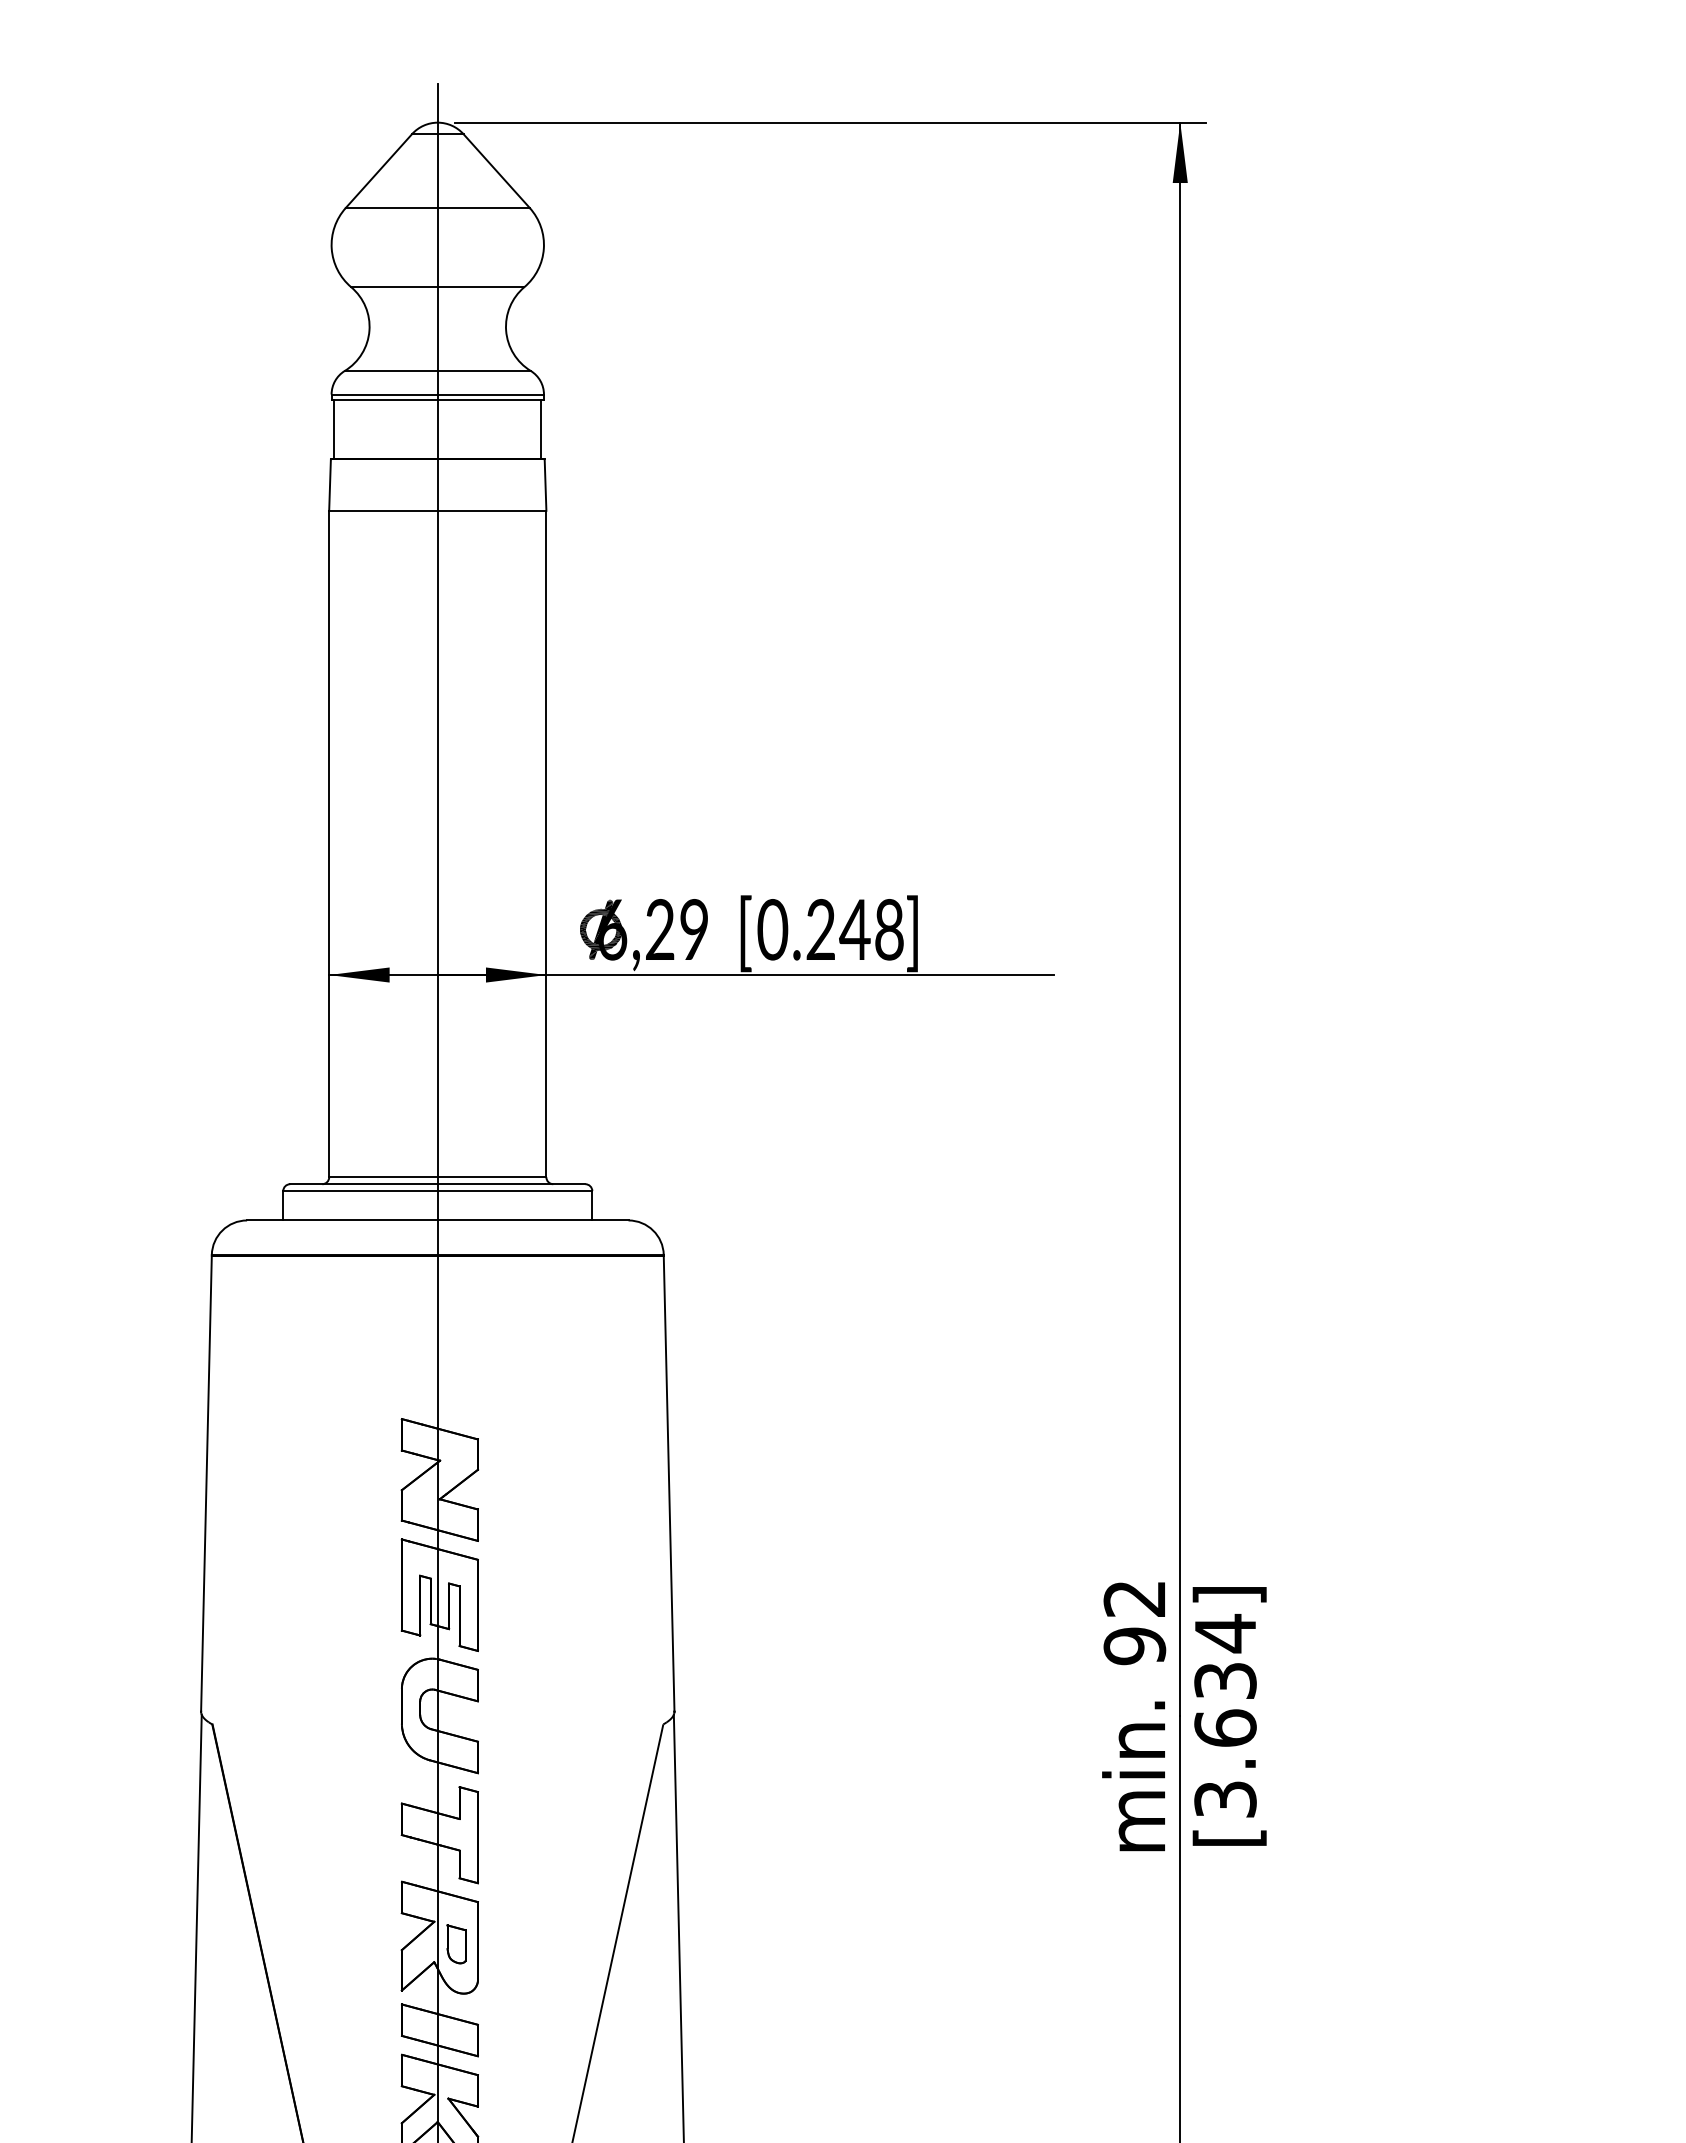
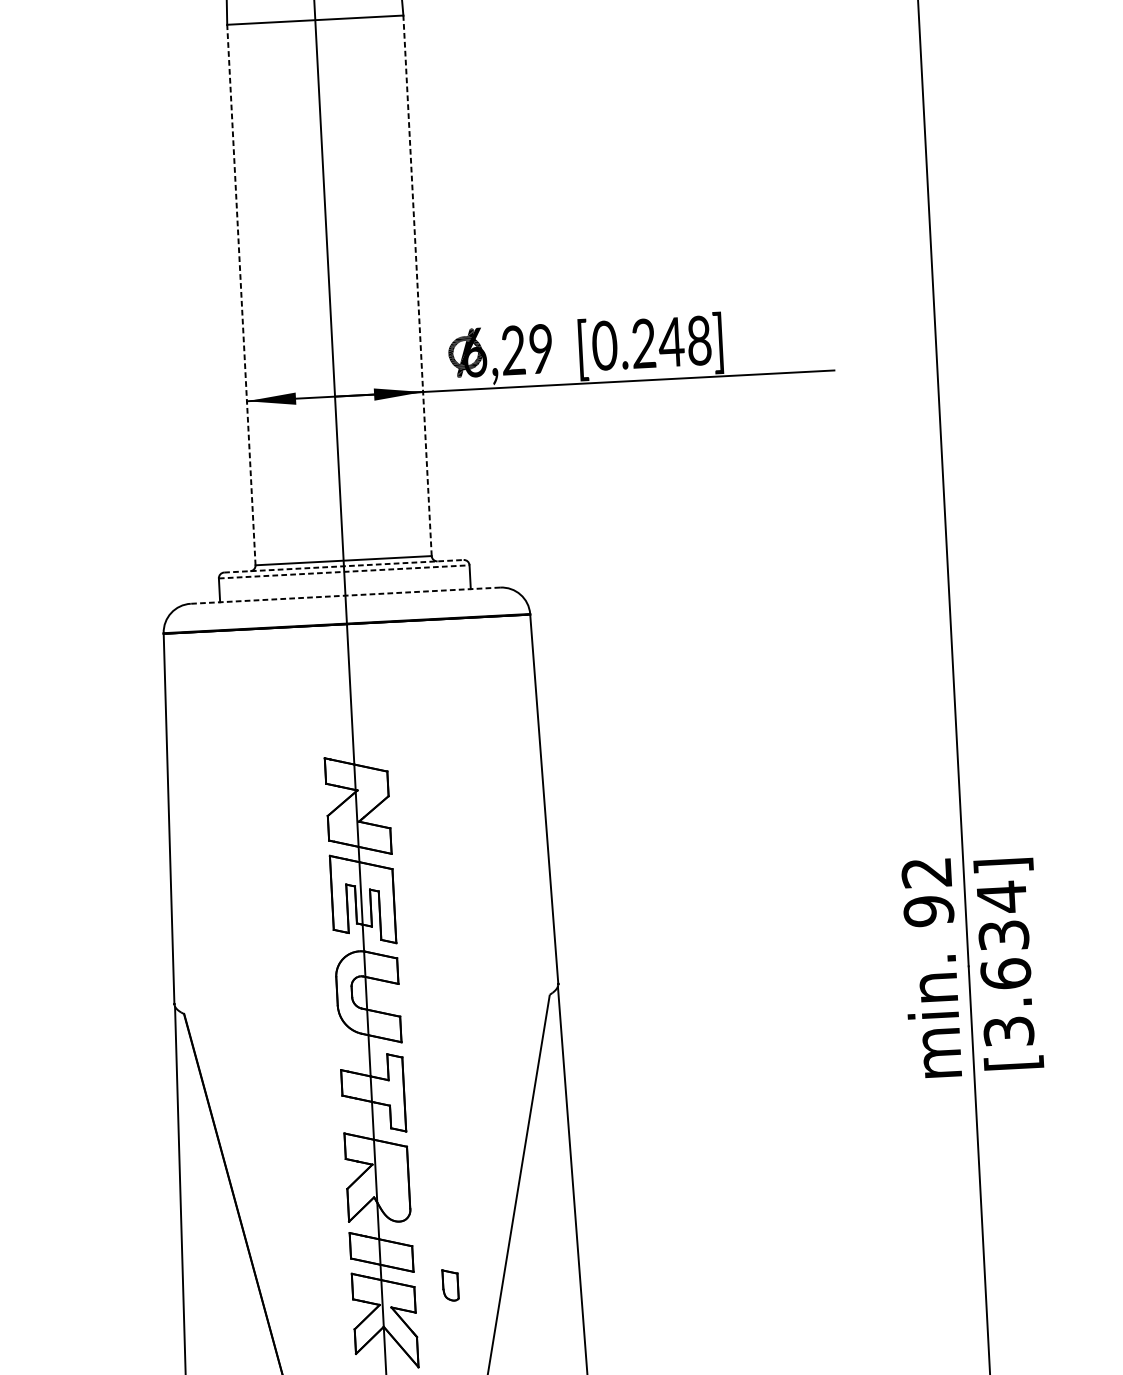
line: (329, 843) -> (241, 294), solid -> dashed
line: (546, 843) -> (417, 285), solid -> dashed
line: (437, 1184) -> (343, 566), solid -> dashed
line: (437, 1191) -> (344, 572), solid -> dashed
line: (437, 1220) -> (345, 595), solid -> dashed
part: (456, 1944) -> (450, 1285), moved

